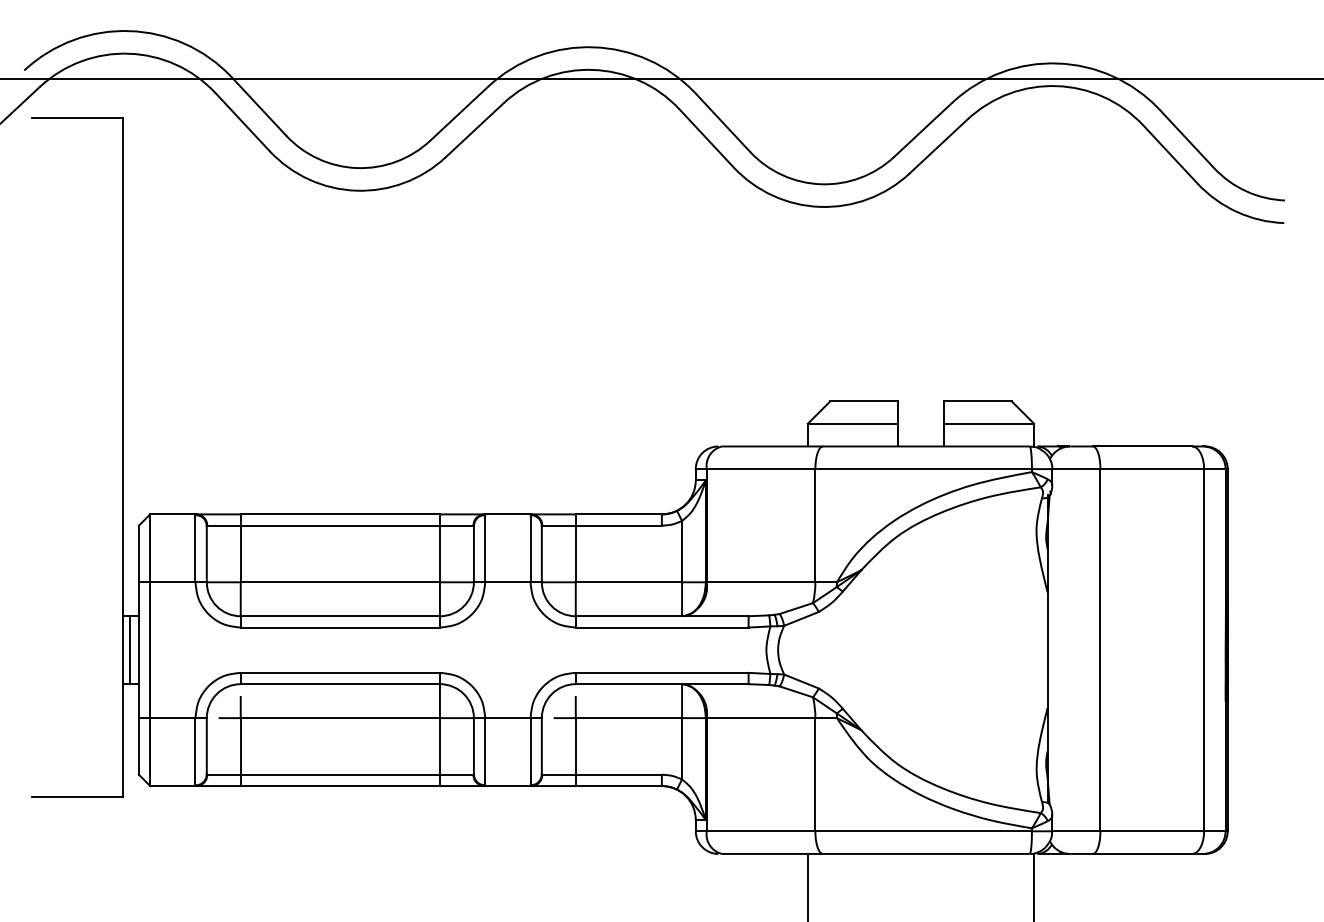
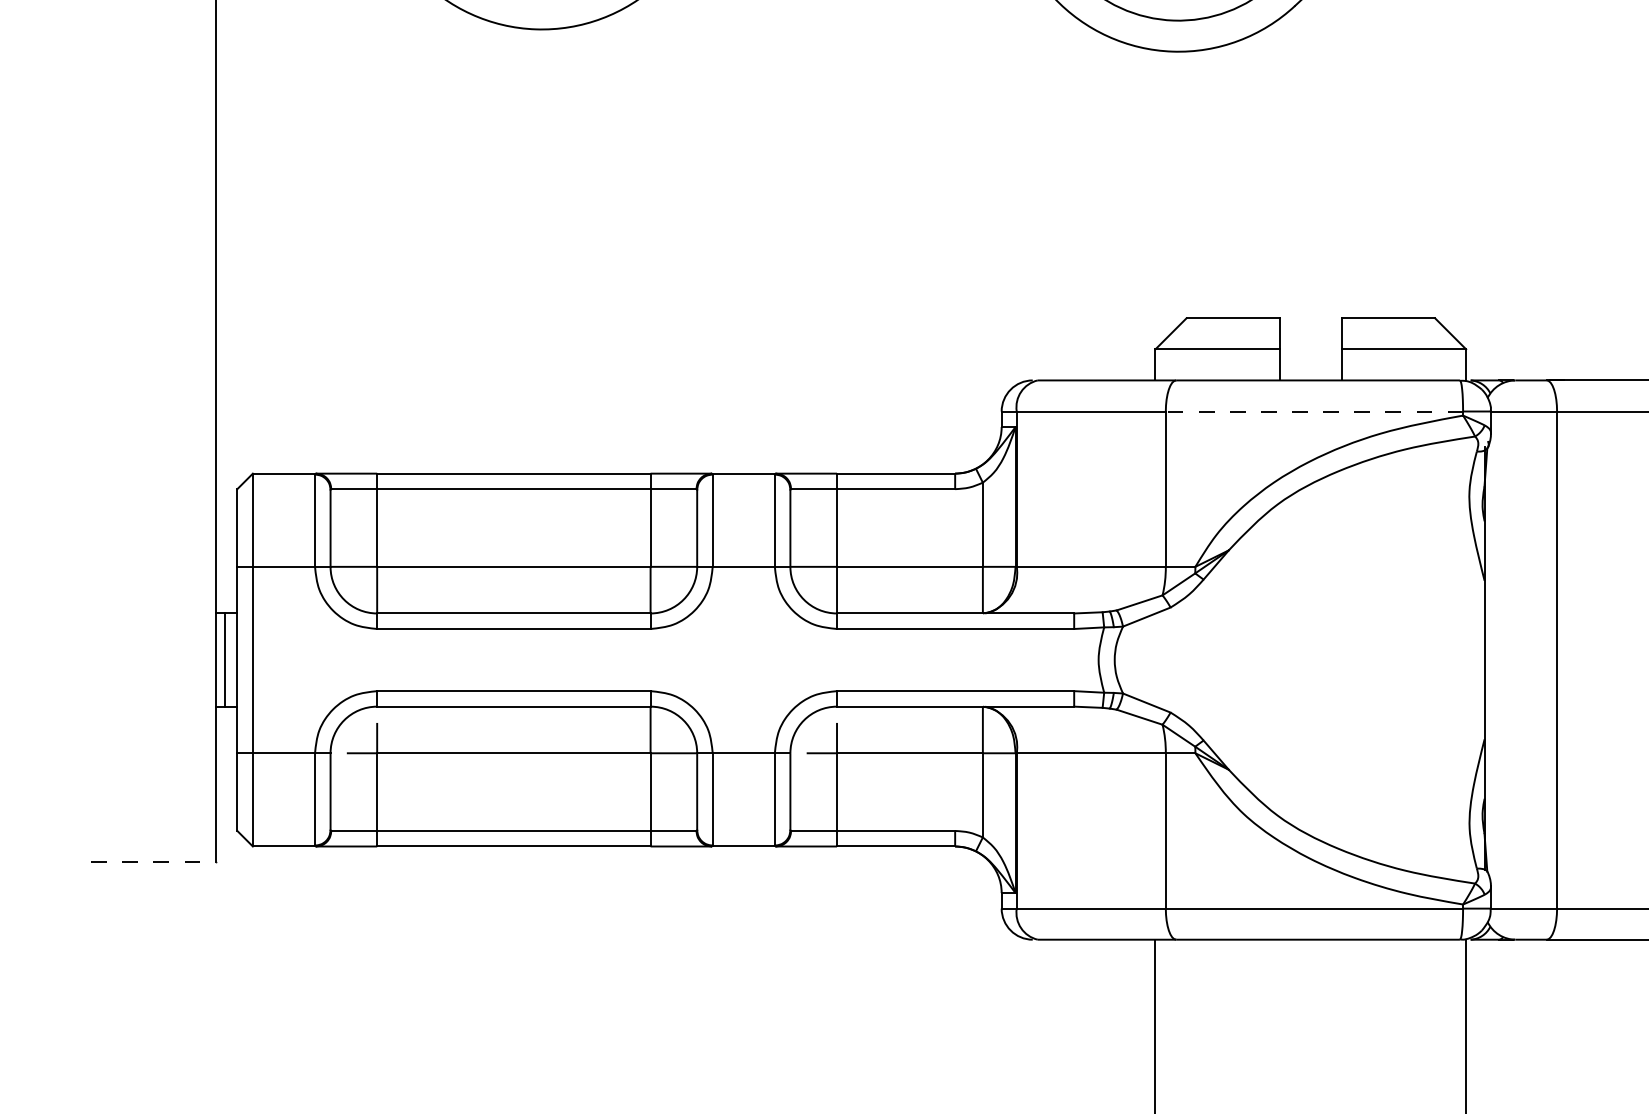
line: (923, 469) -> (1314, 412), solid -> dashed
line: (78, 797) -> (154, 862), solid -> dashed

